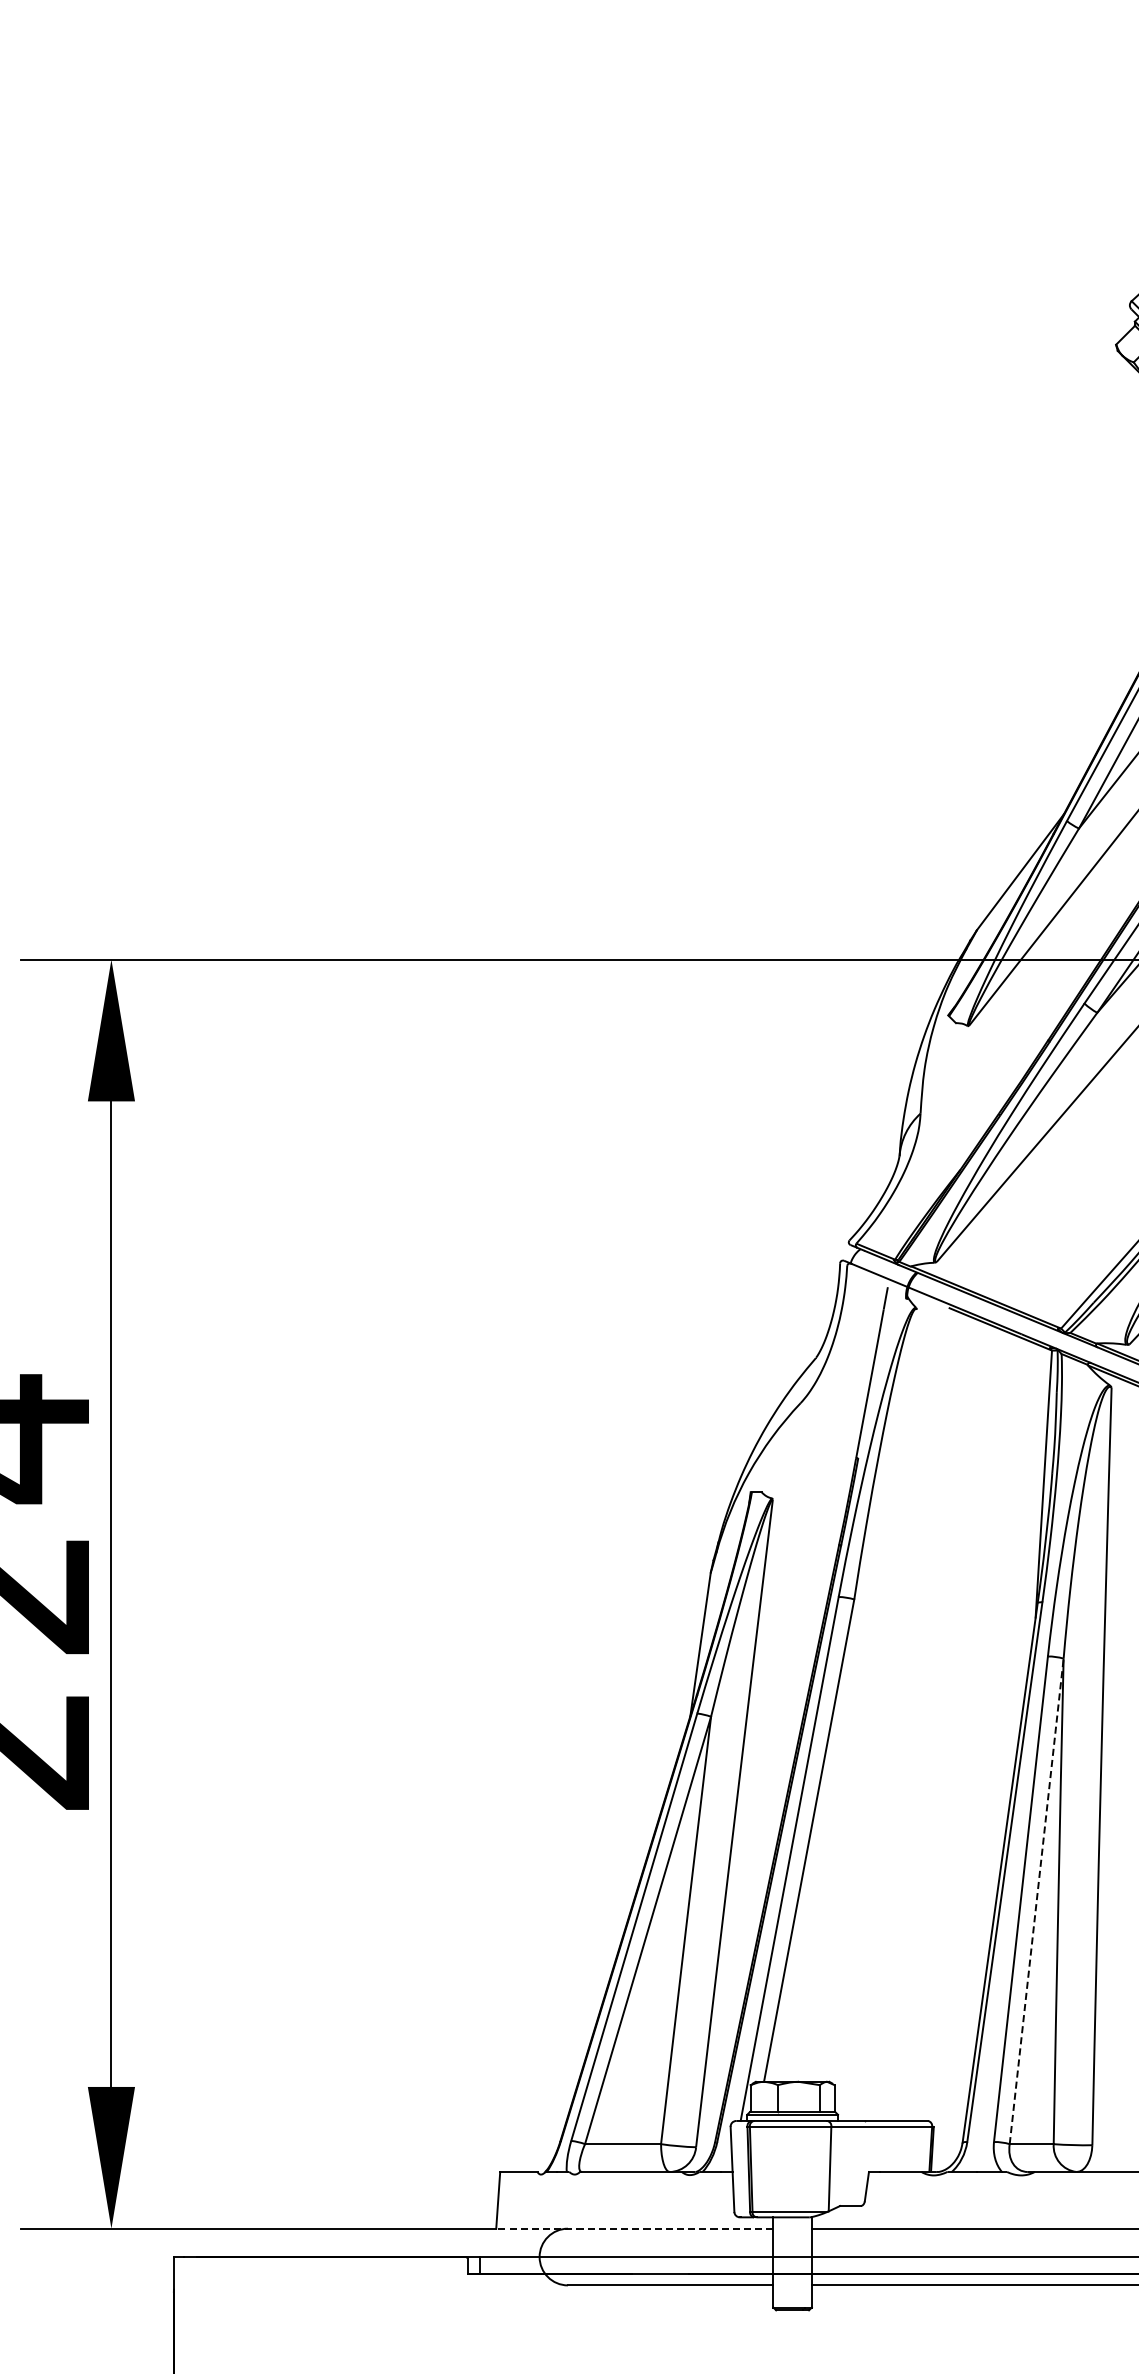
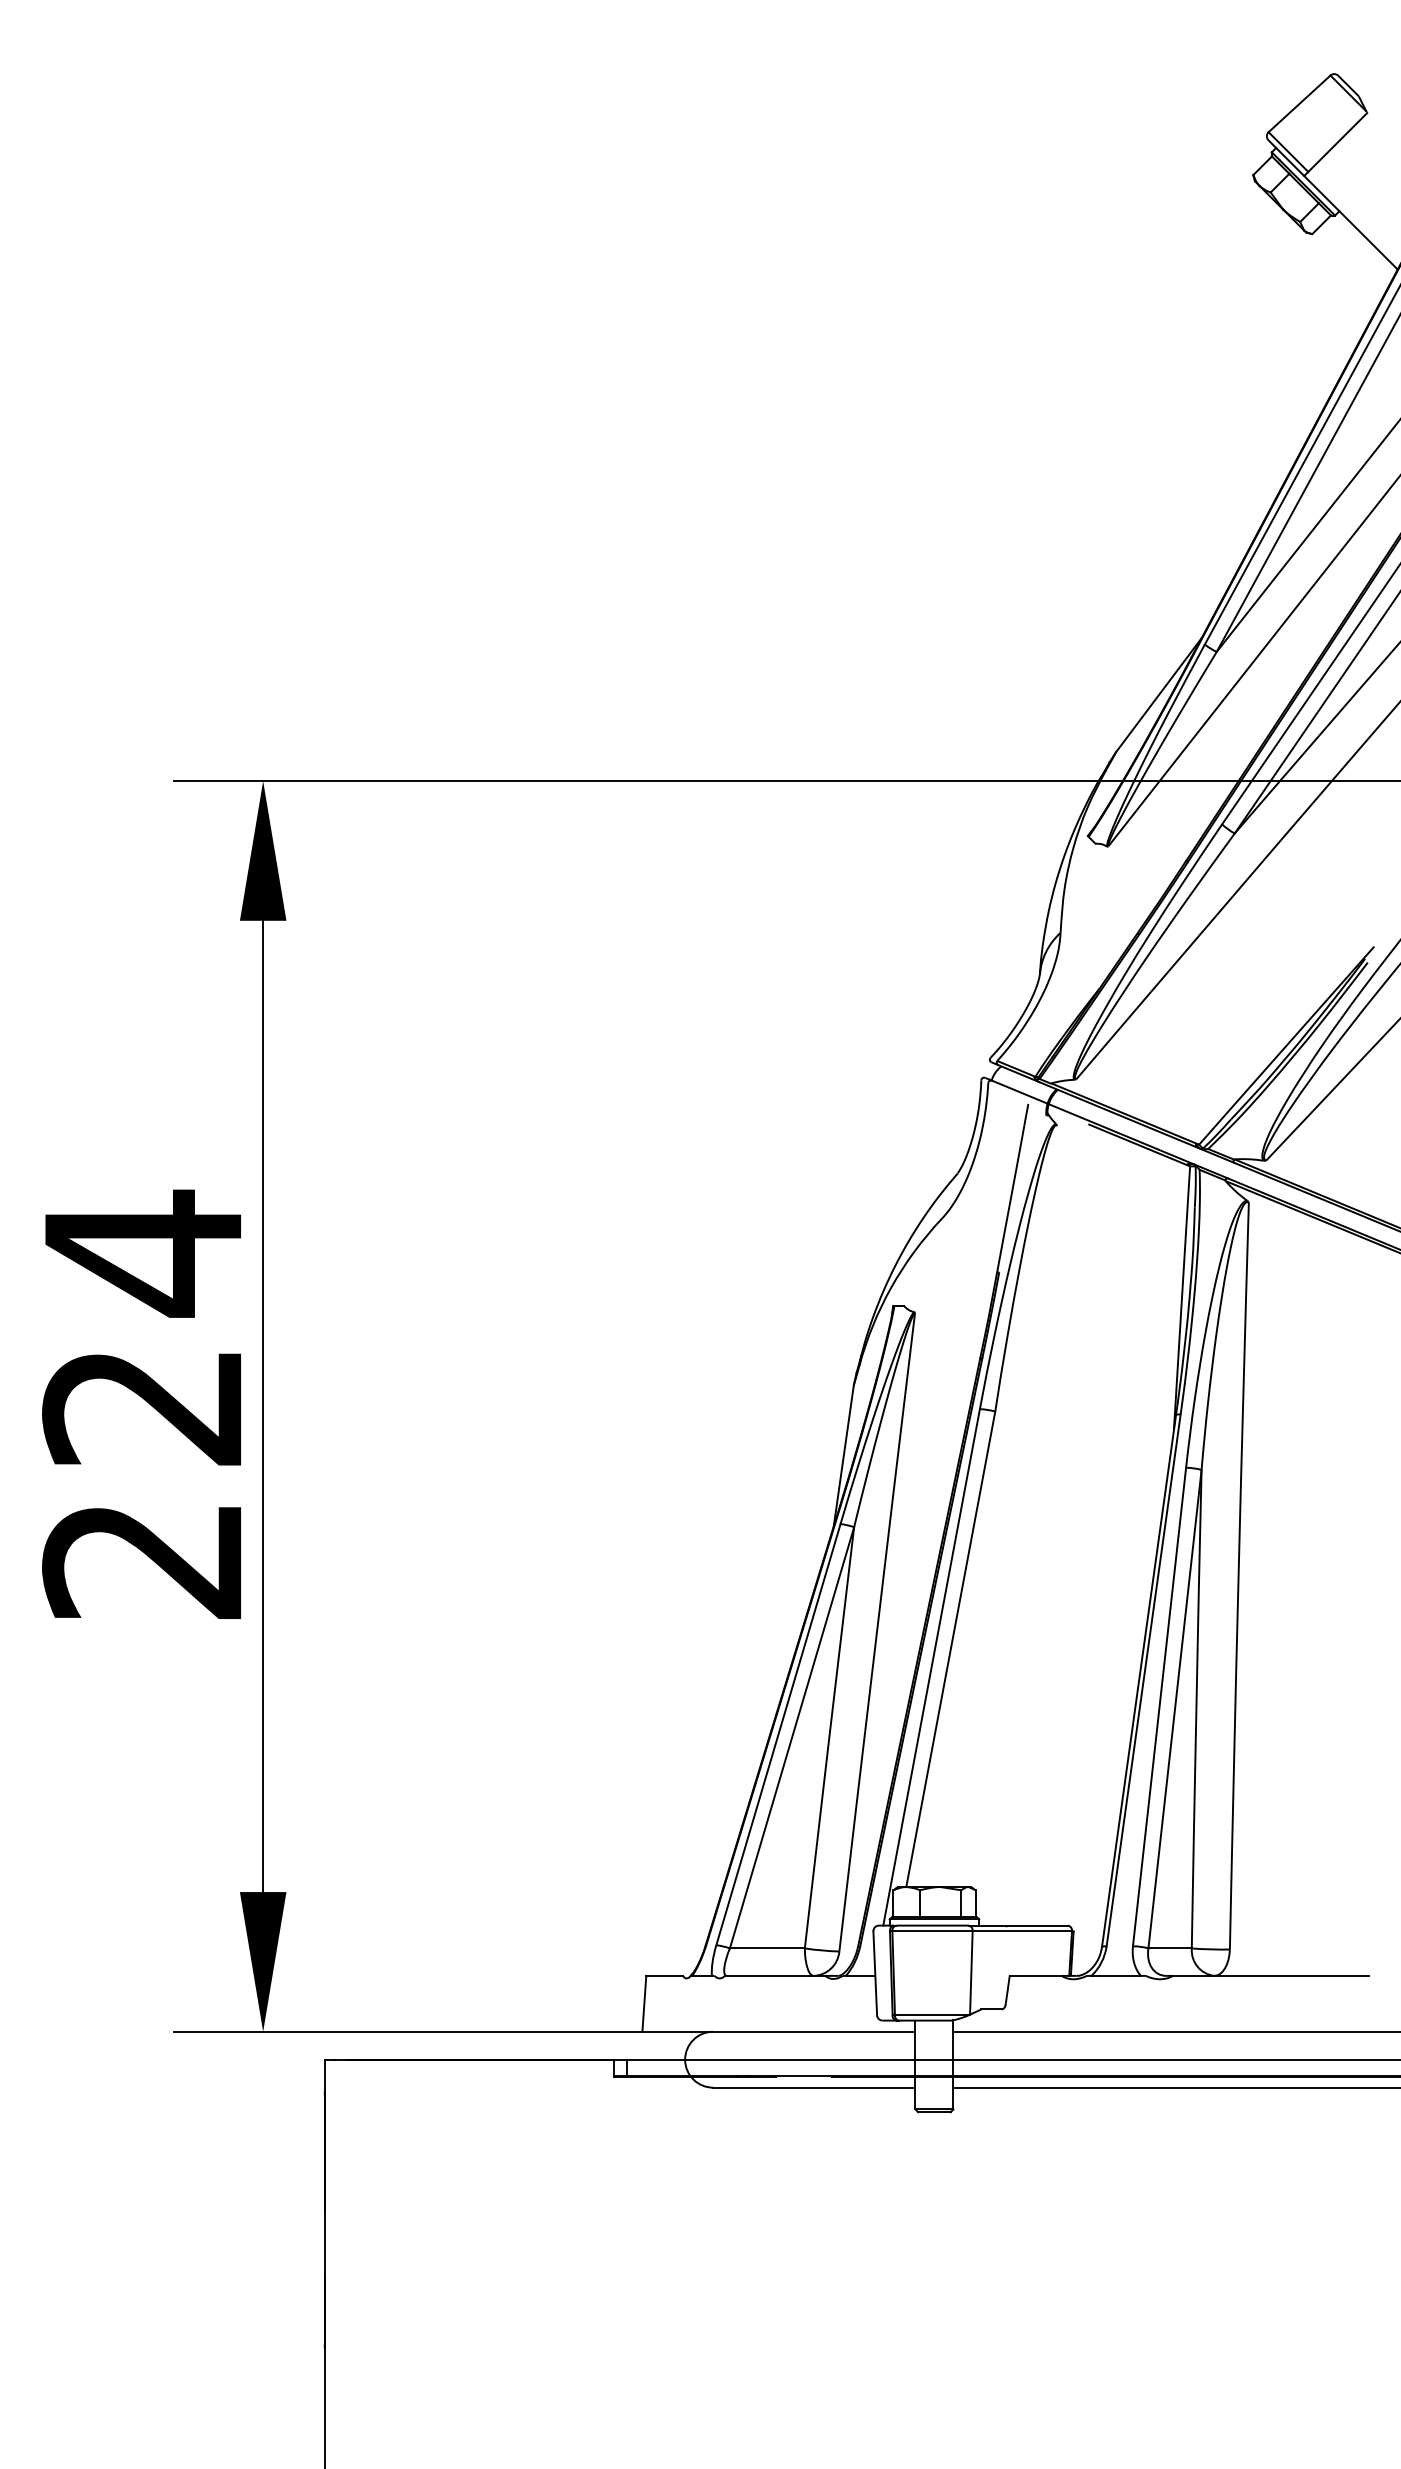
line: (1037, 1901) -> (1175, 1709), dashed -> solid
line: (634, 2228) -> (778, 2031), dashed -> solid

